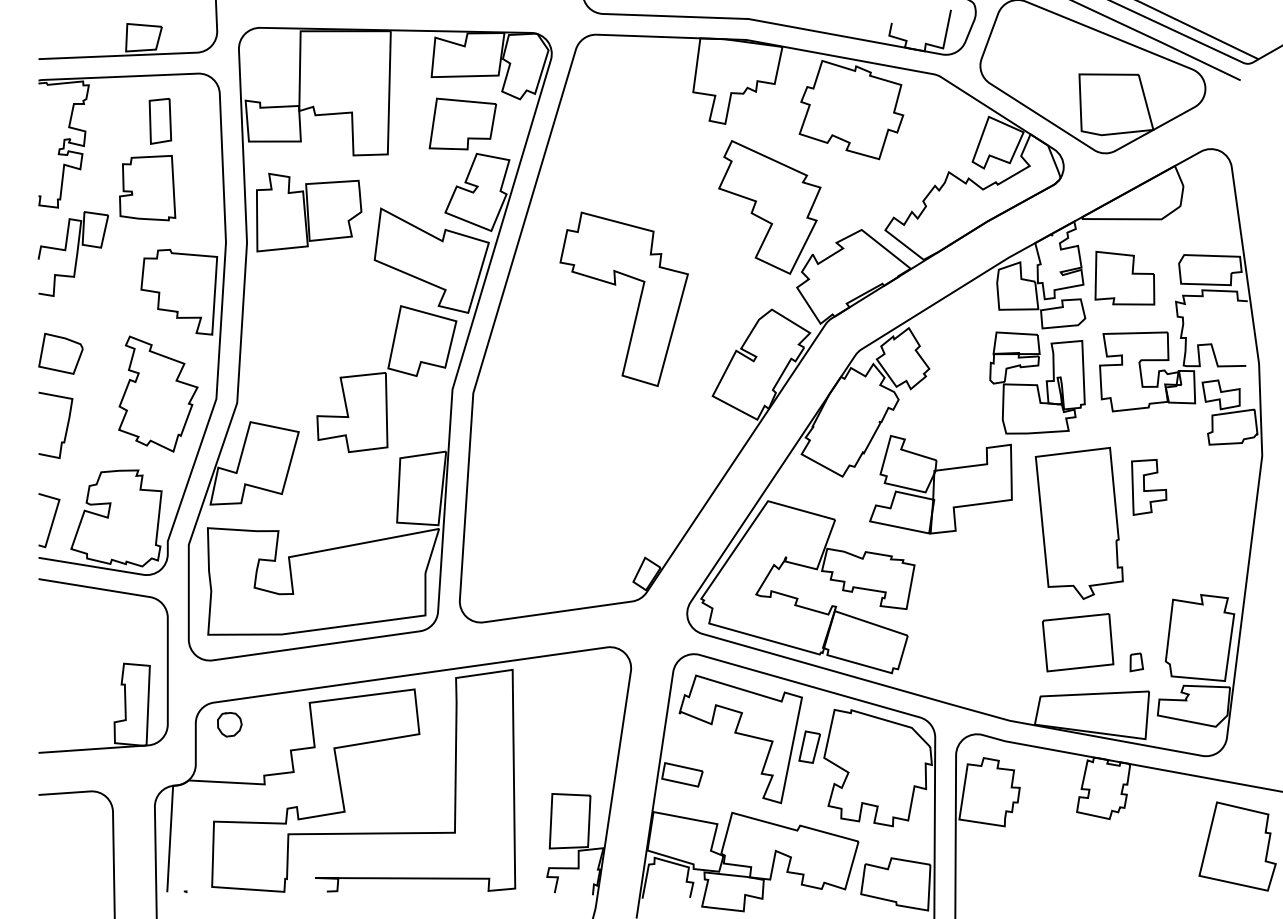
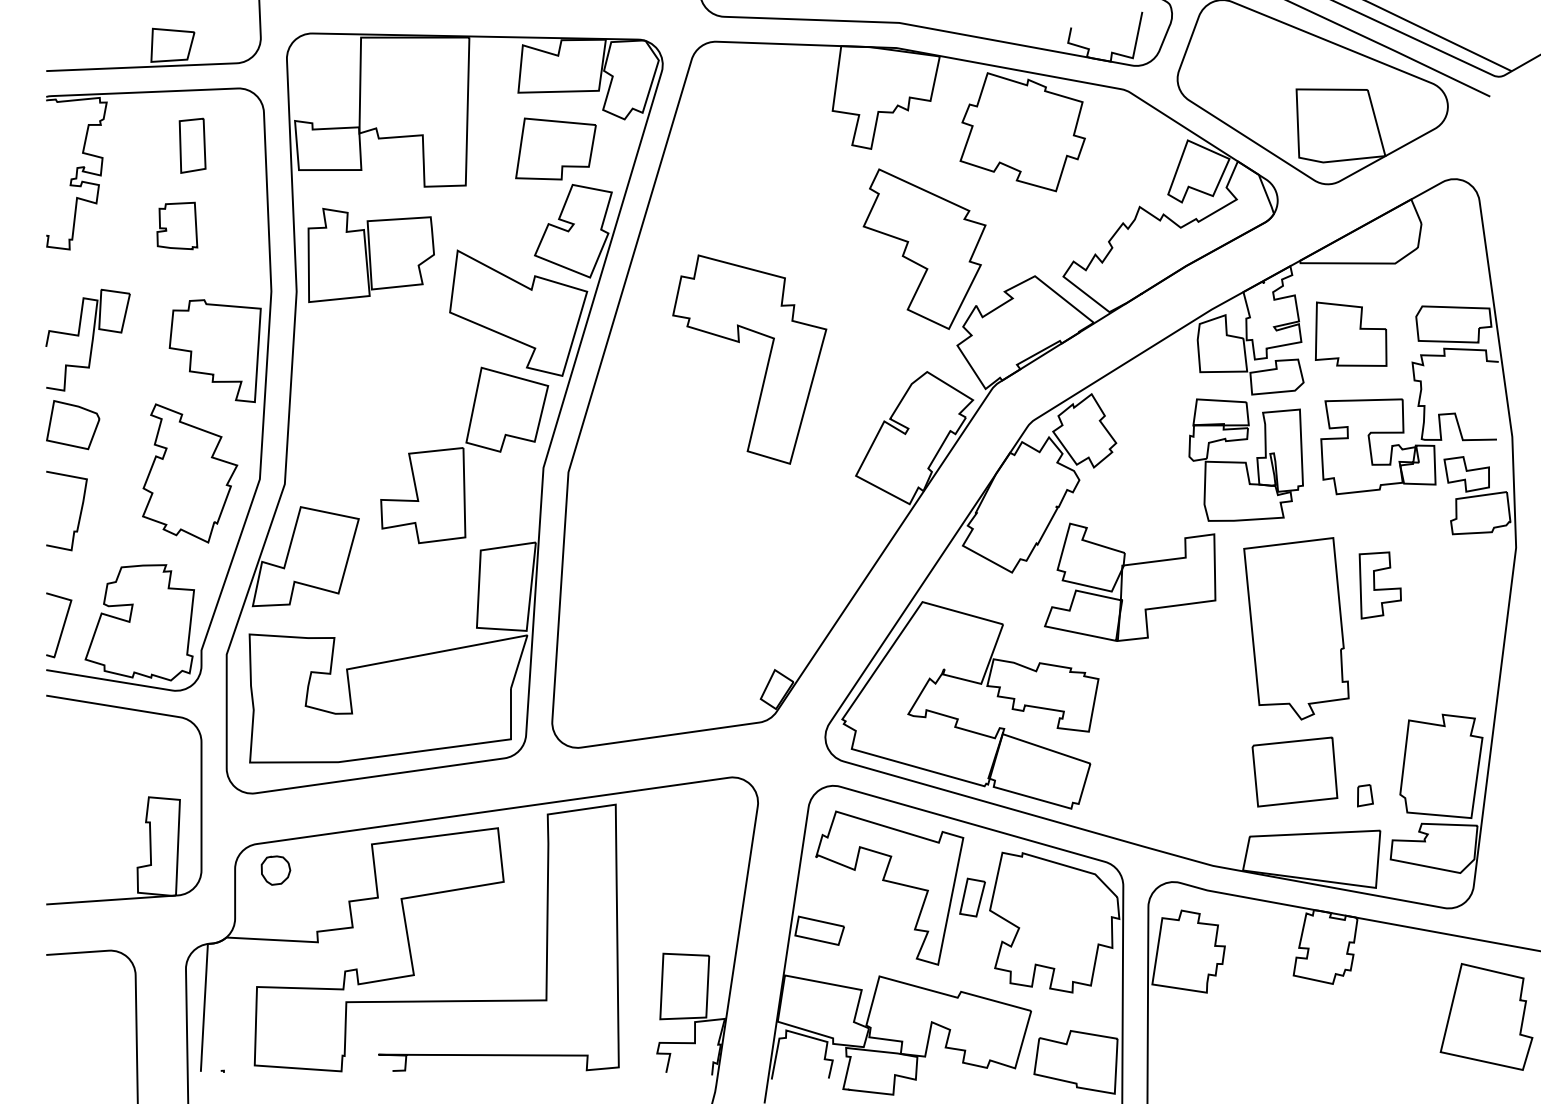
part: (147, 187) -> (177, 225), size x0.6
part: (72, 253) -> (87, 339), moved

